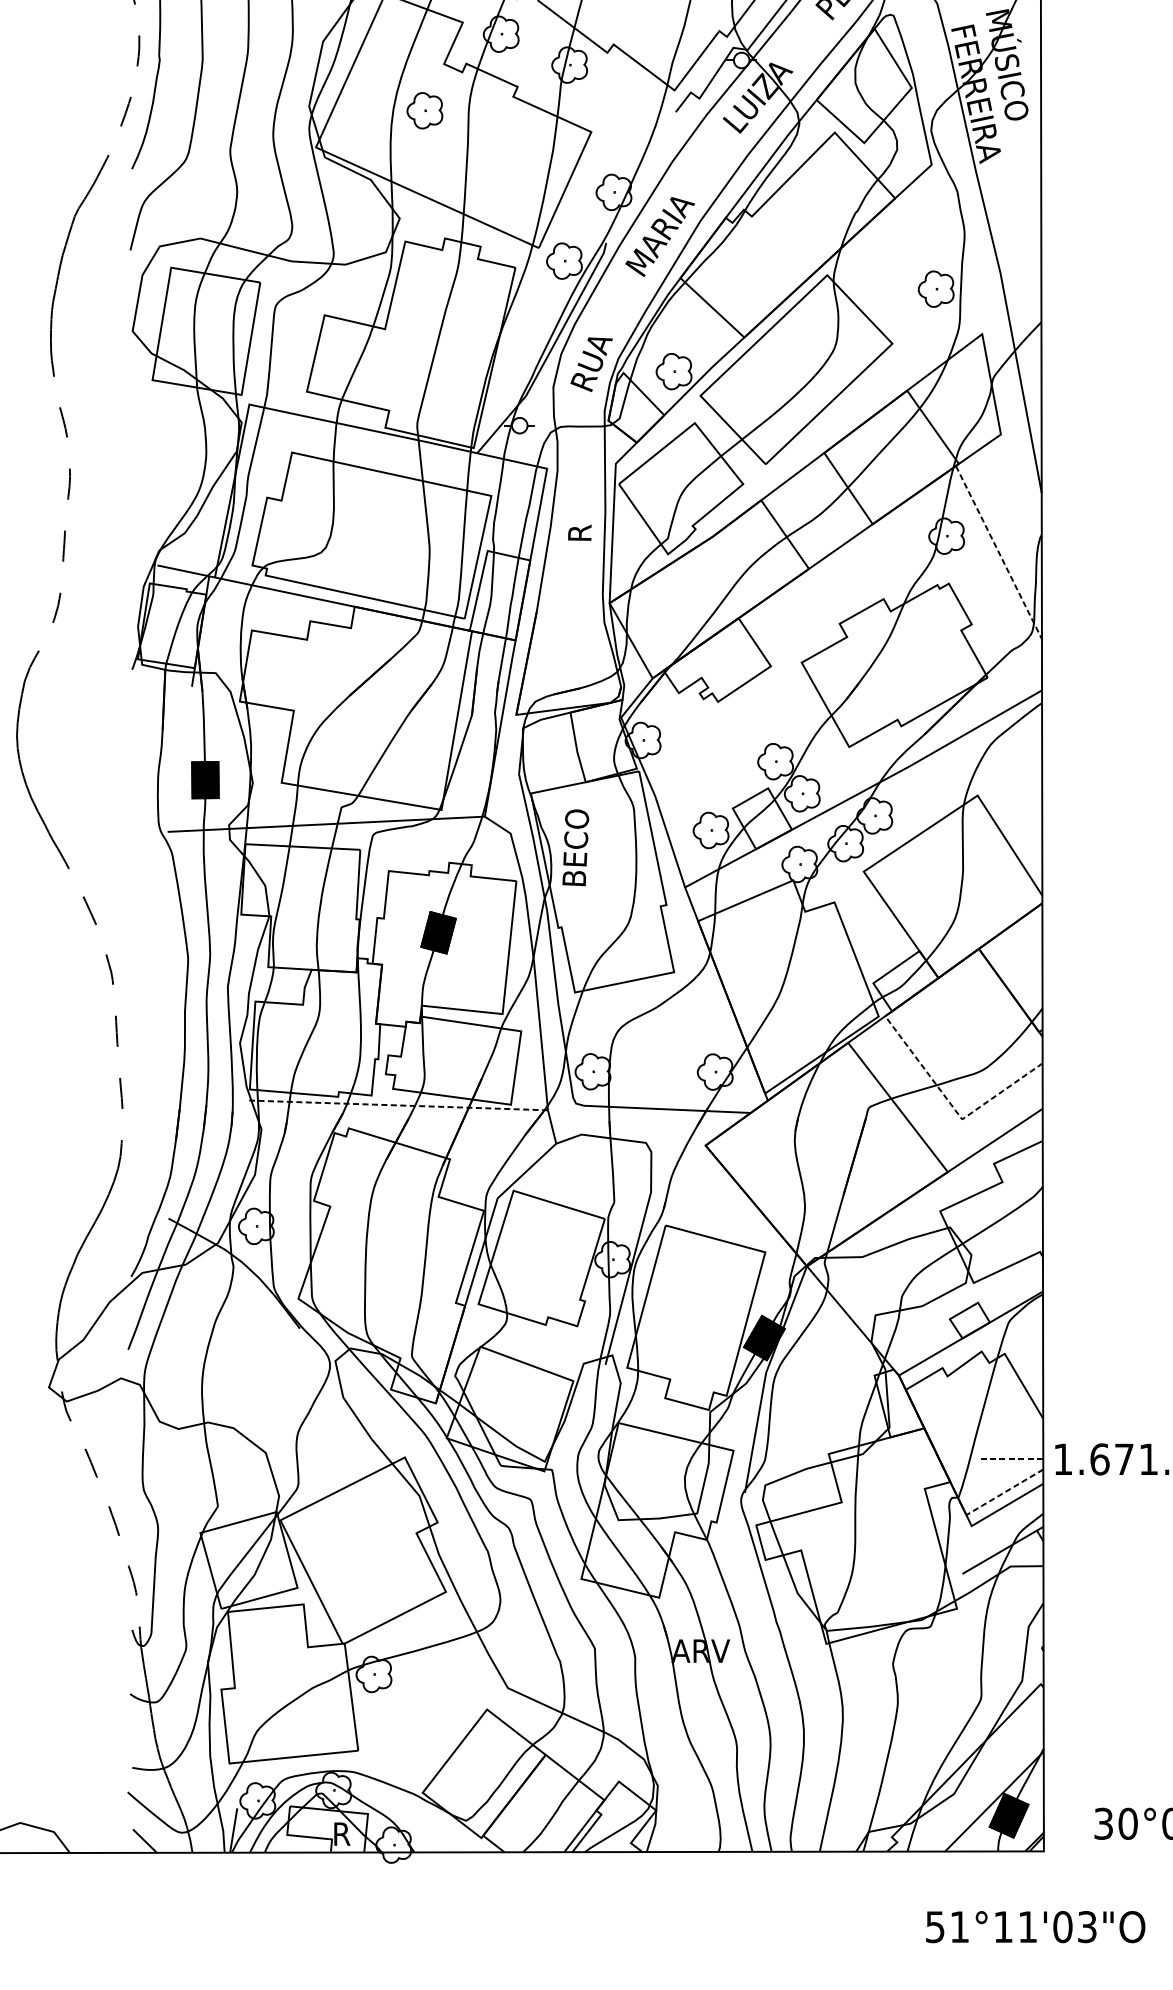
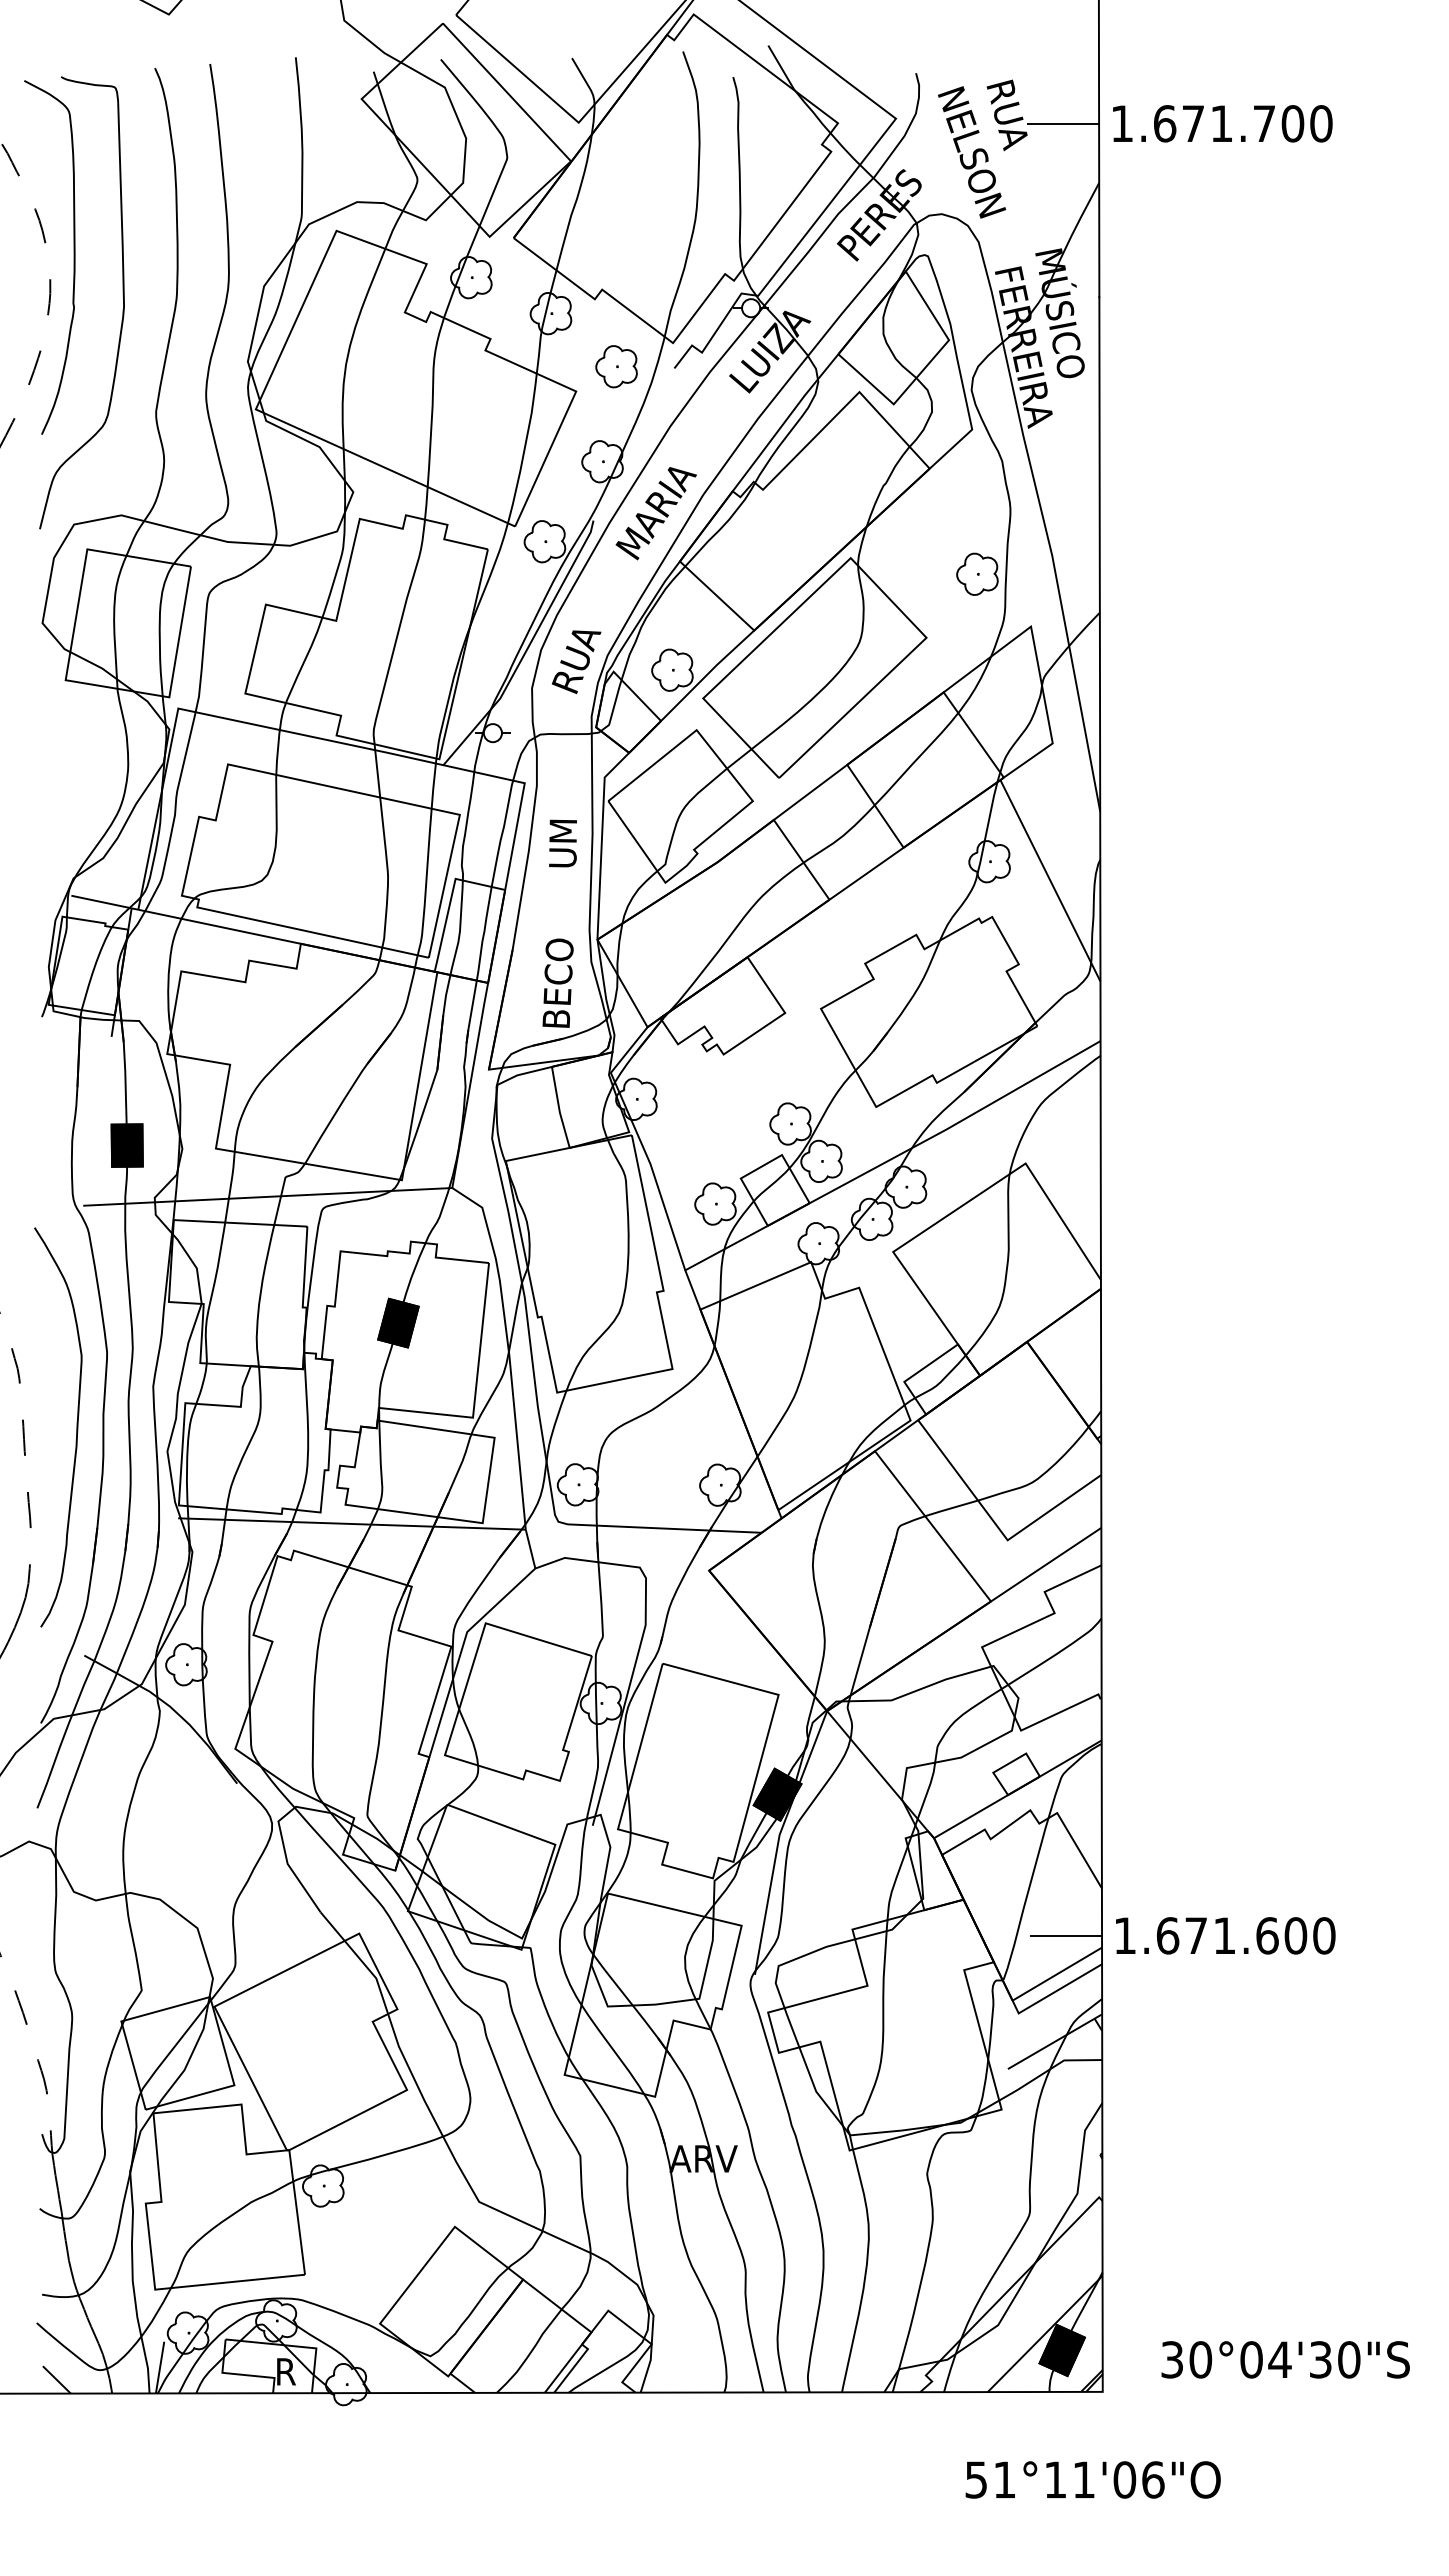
part: (424, 110) -> (616, 366), moved
text: (579, 520) -> (562, 843), R -> UM
line: (999, 553) -> (1050, 881), dashed -> solid
text: (575, 847) -> (557, 982), moved
curve: (161, 1022) -> (76, 1427), added
line: (398, 1105) -> (351, 1523), dashed -> solid
line: (953, 1107) -> (997, 1526), dashed -> solid
line: (1011, 1459) -> (1065, 1935), dashed -> solid
line: (1004, 1492) -> (1056, 1974), dashed -> solid
text: (1087, 1926) -> (1153, 2479), 51°11'03"O -> 51°11'06"O

